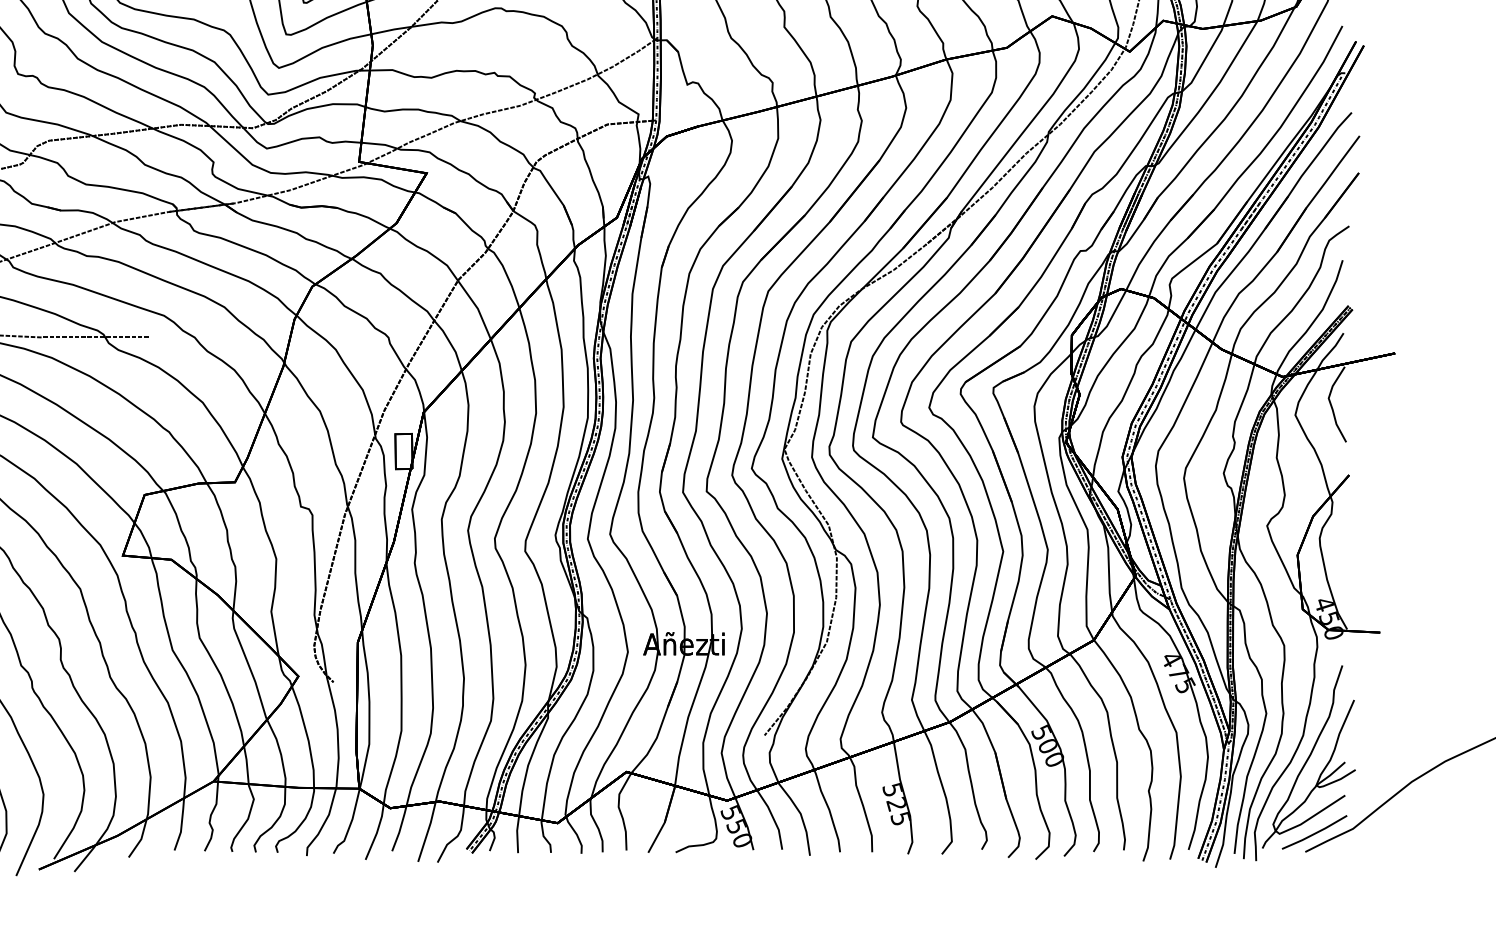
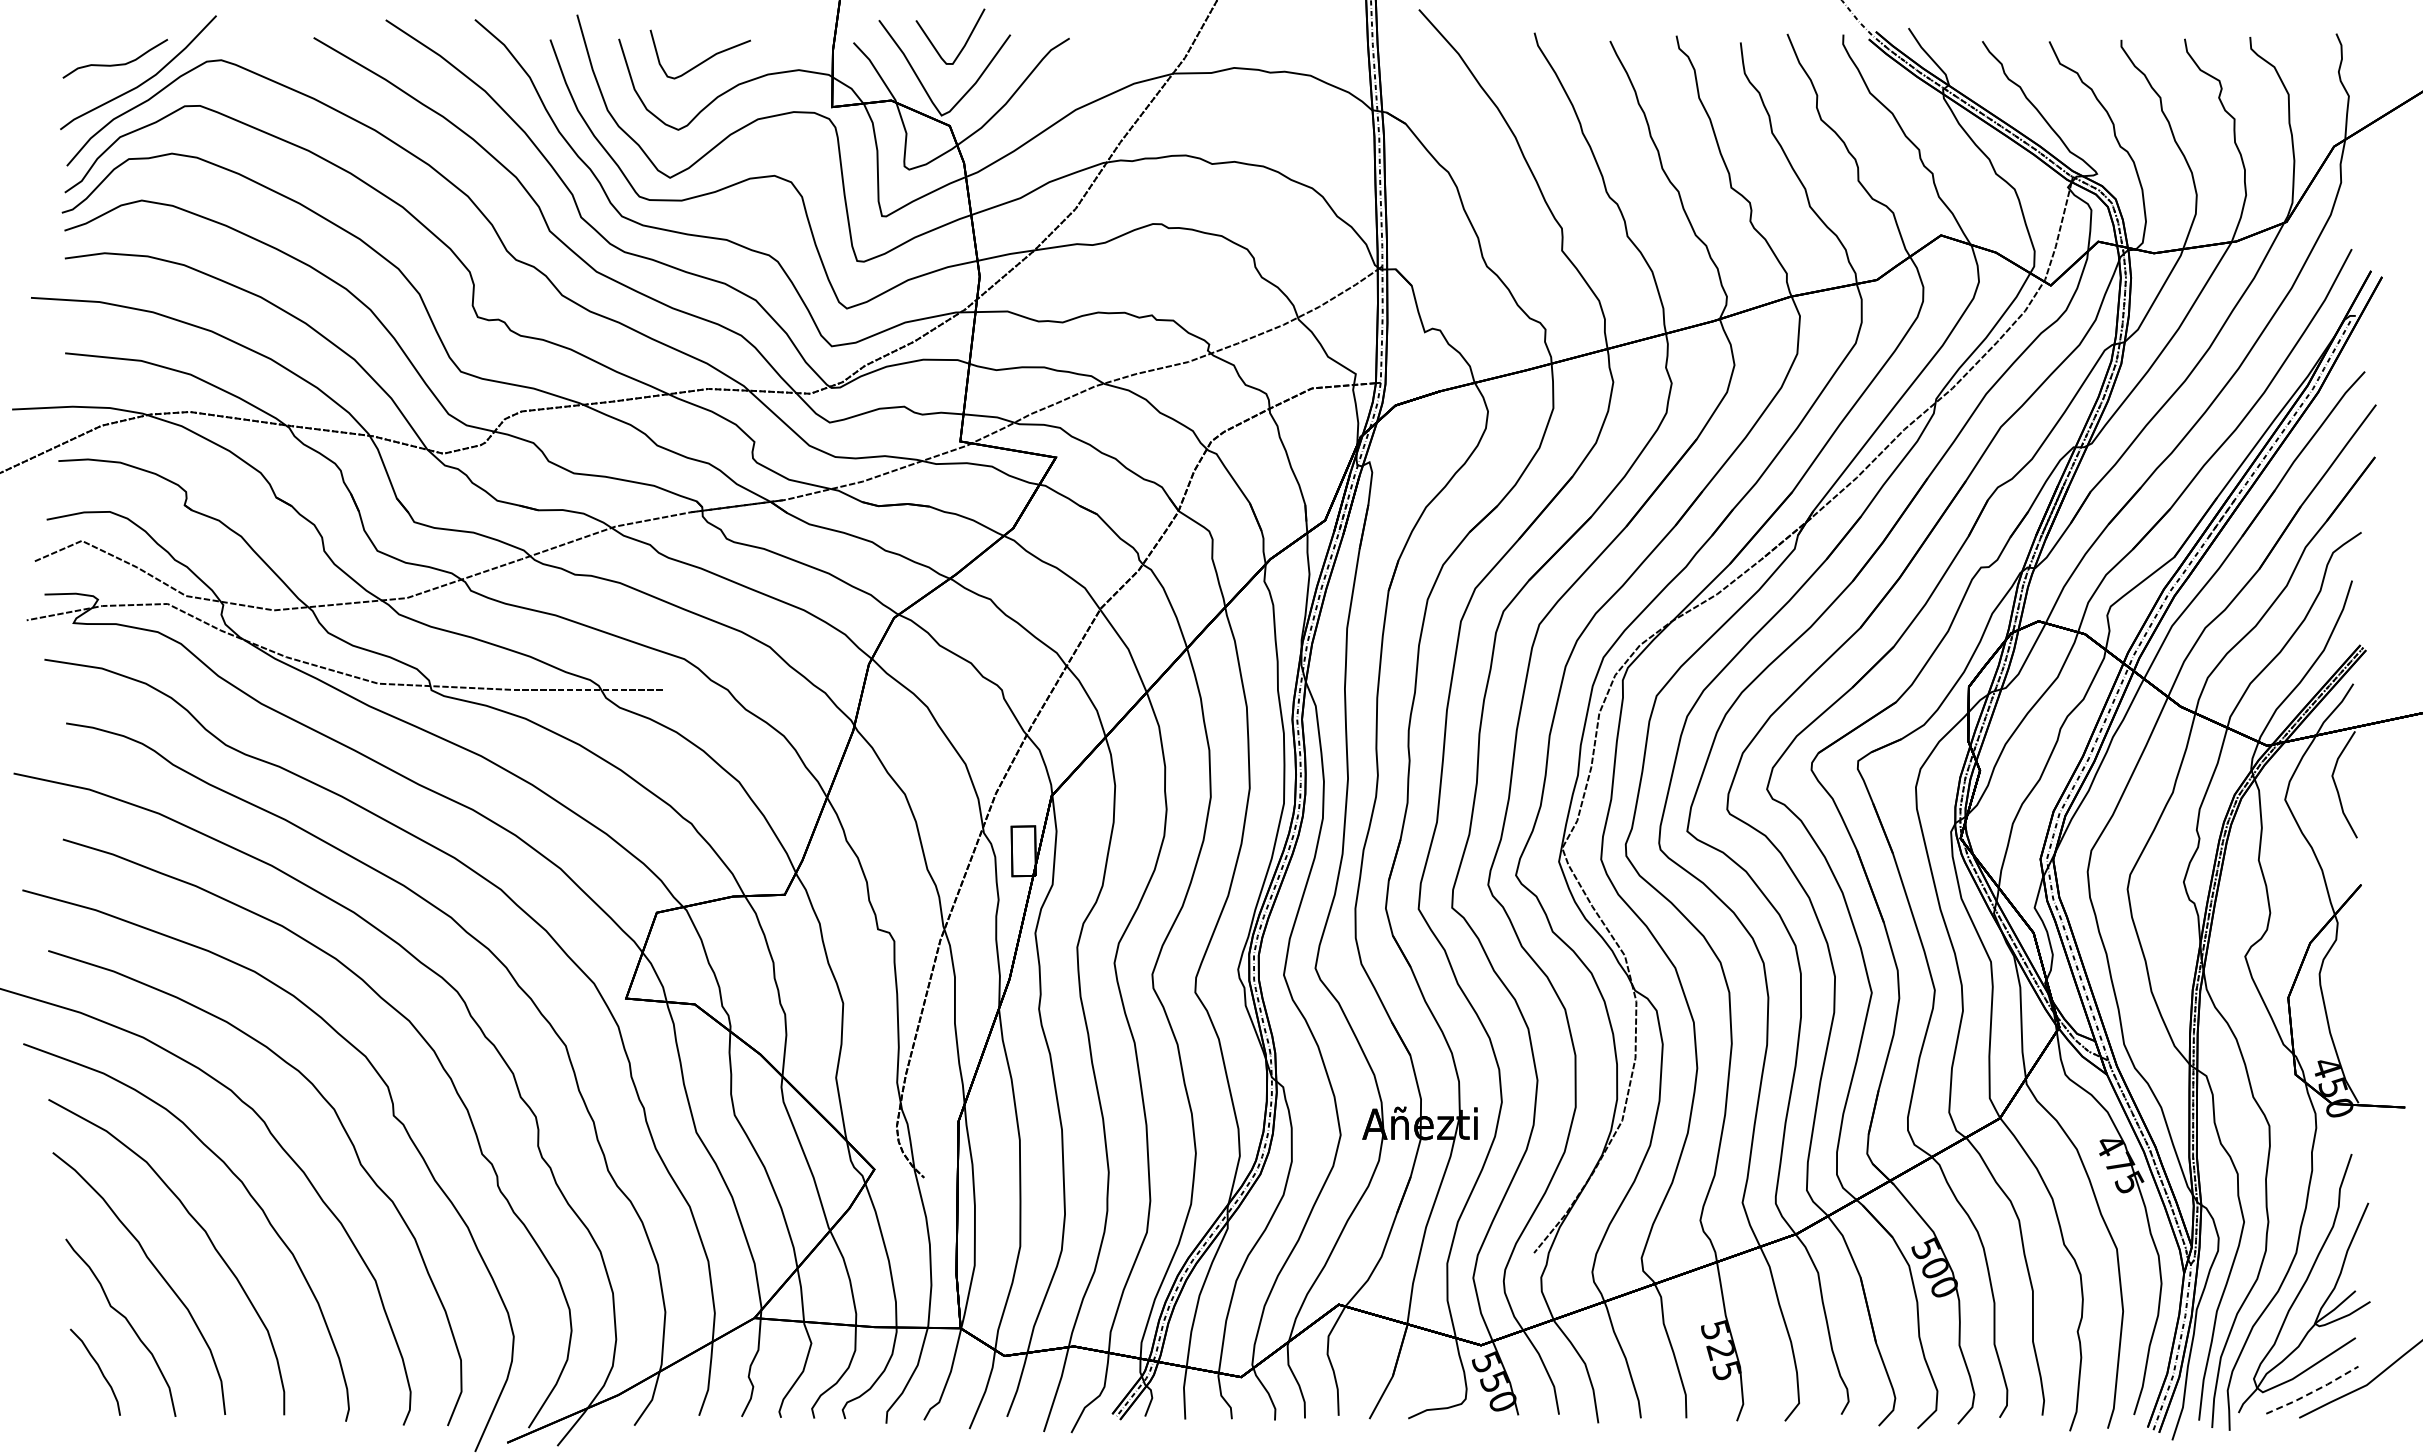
line: (1315, 833) -> (2313, 1391), solid -> dashed

